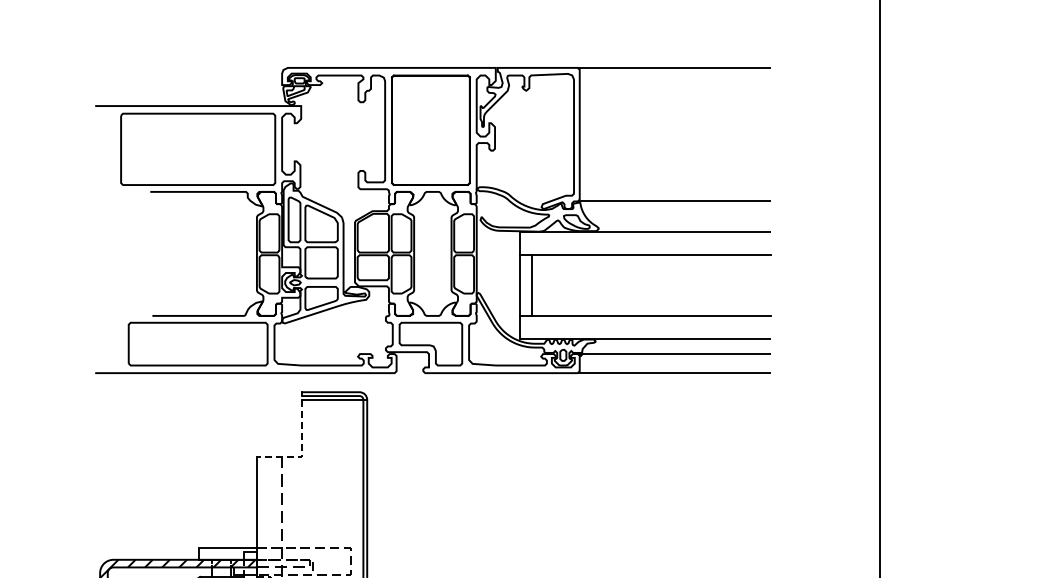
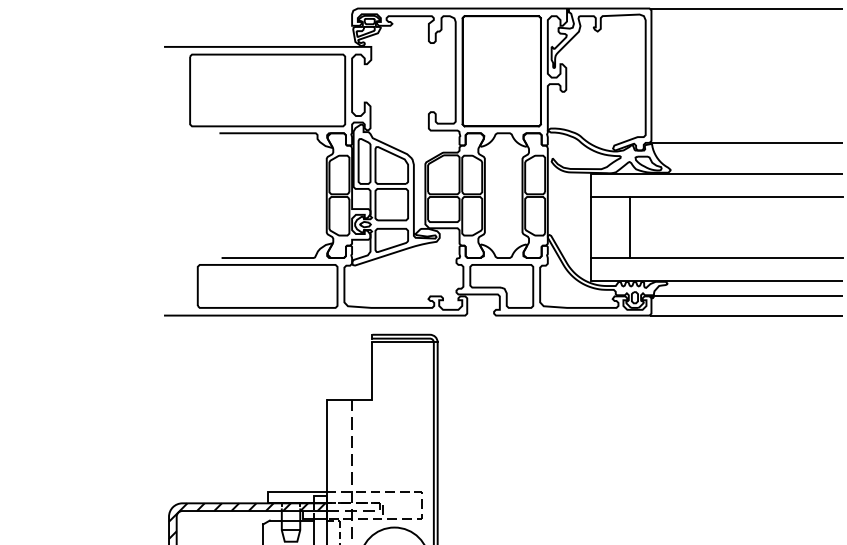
line: (531, 284) -> (629, 226), moved
line: (302, 452) -> (372, 395), dashed -> solid

